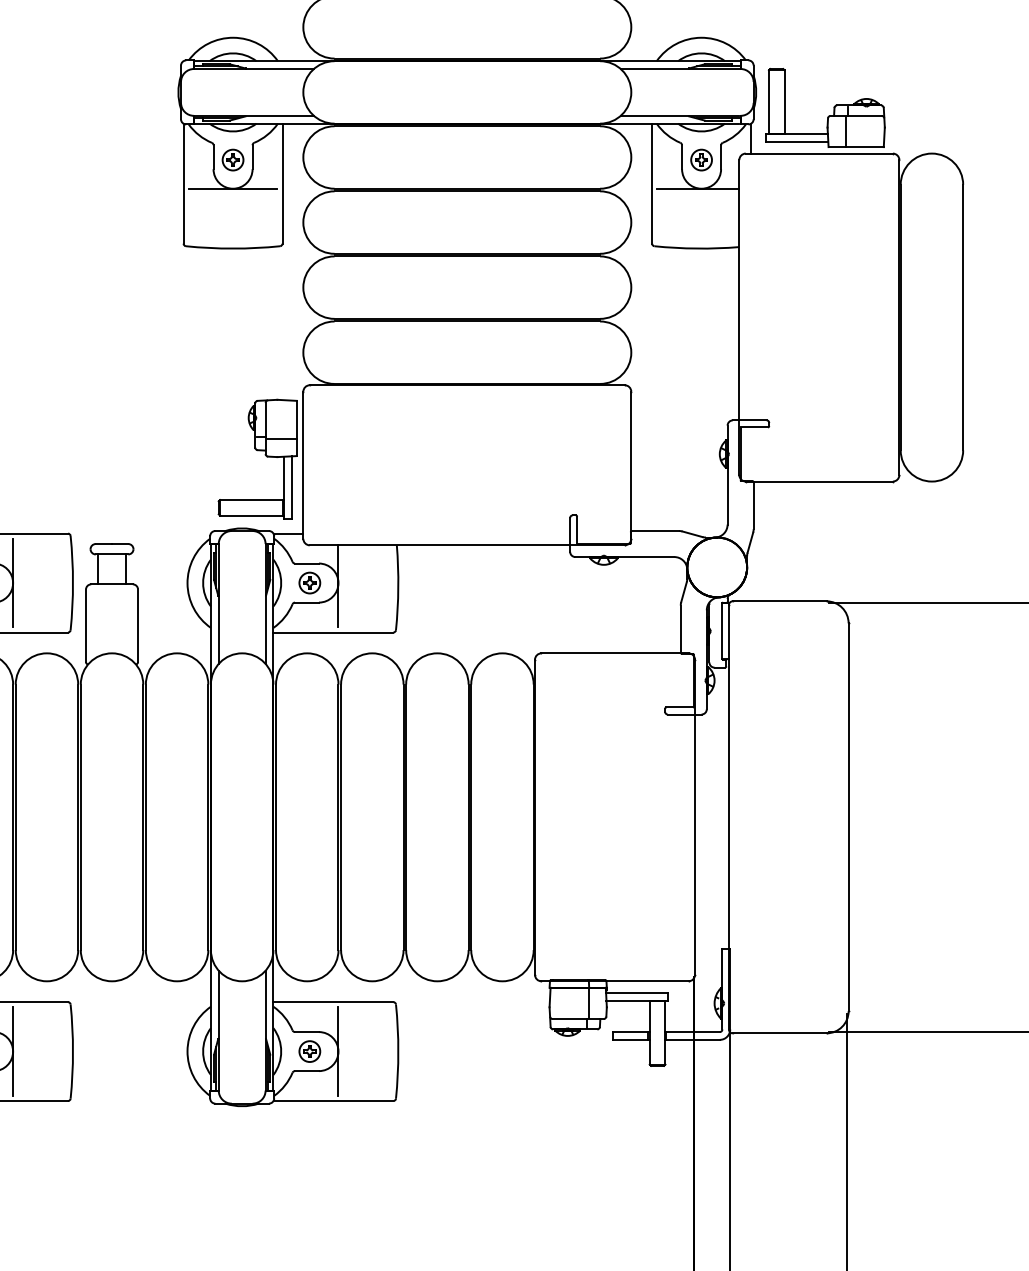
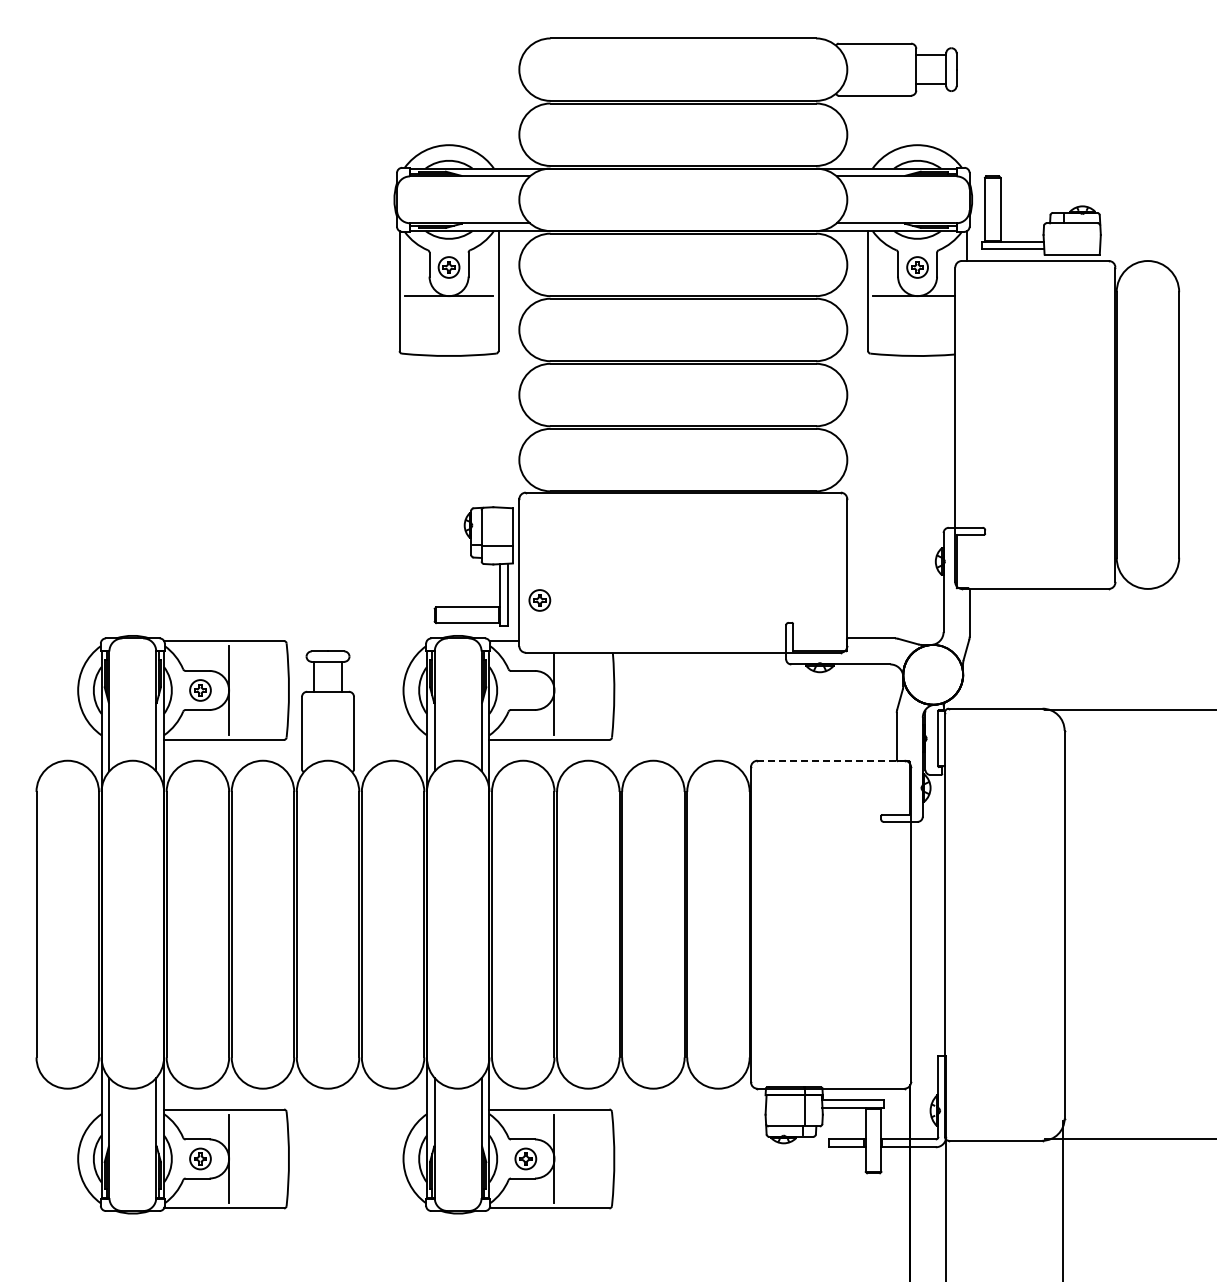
line: (845, 132) -> (1061, 239), removed
part: (309, 583) -> (539, 600), moved
line: (615, 653) -> (831, 760), solid -> dashed

